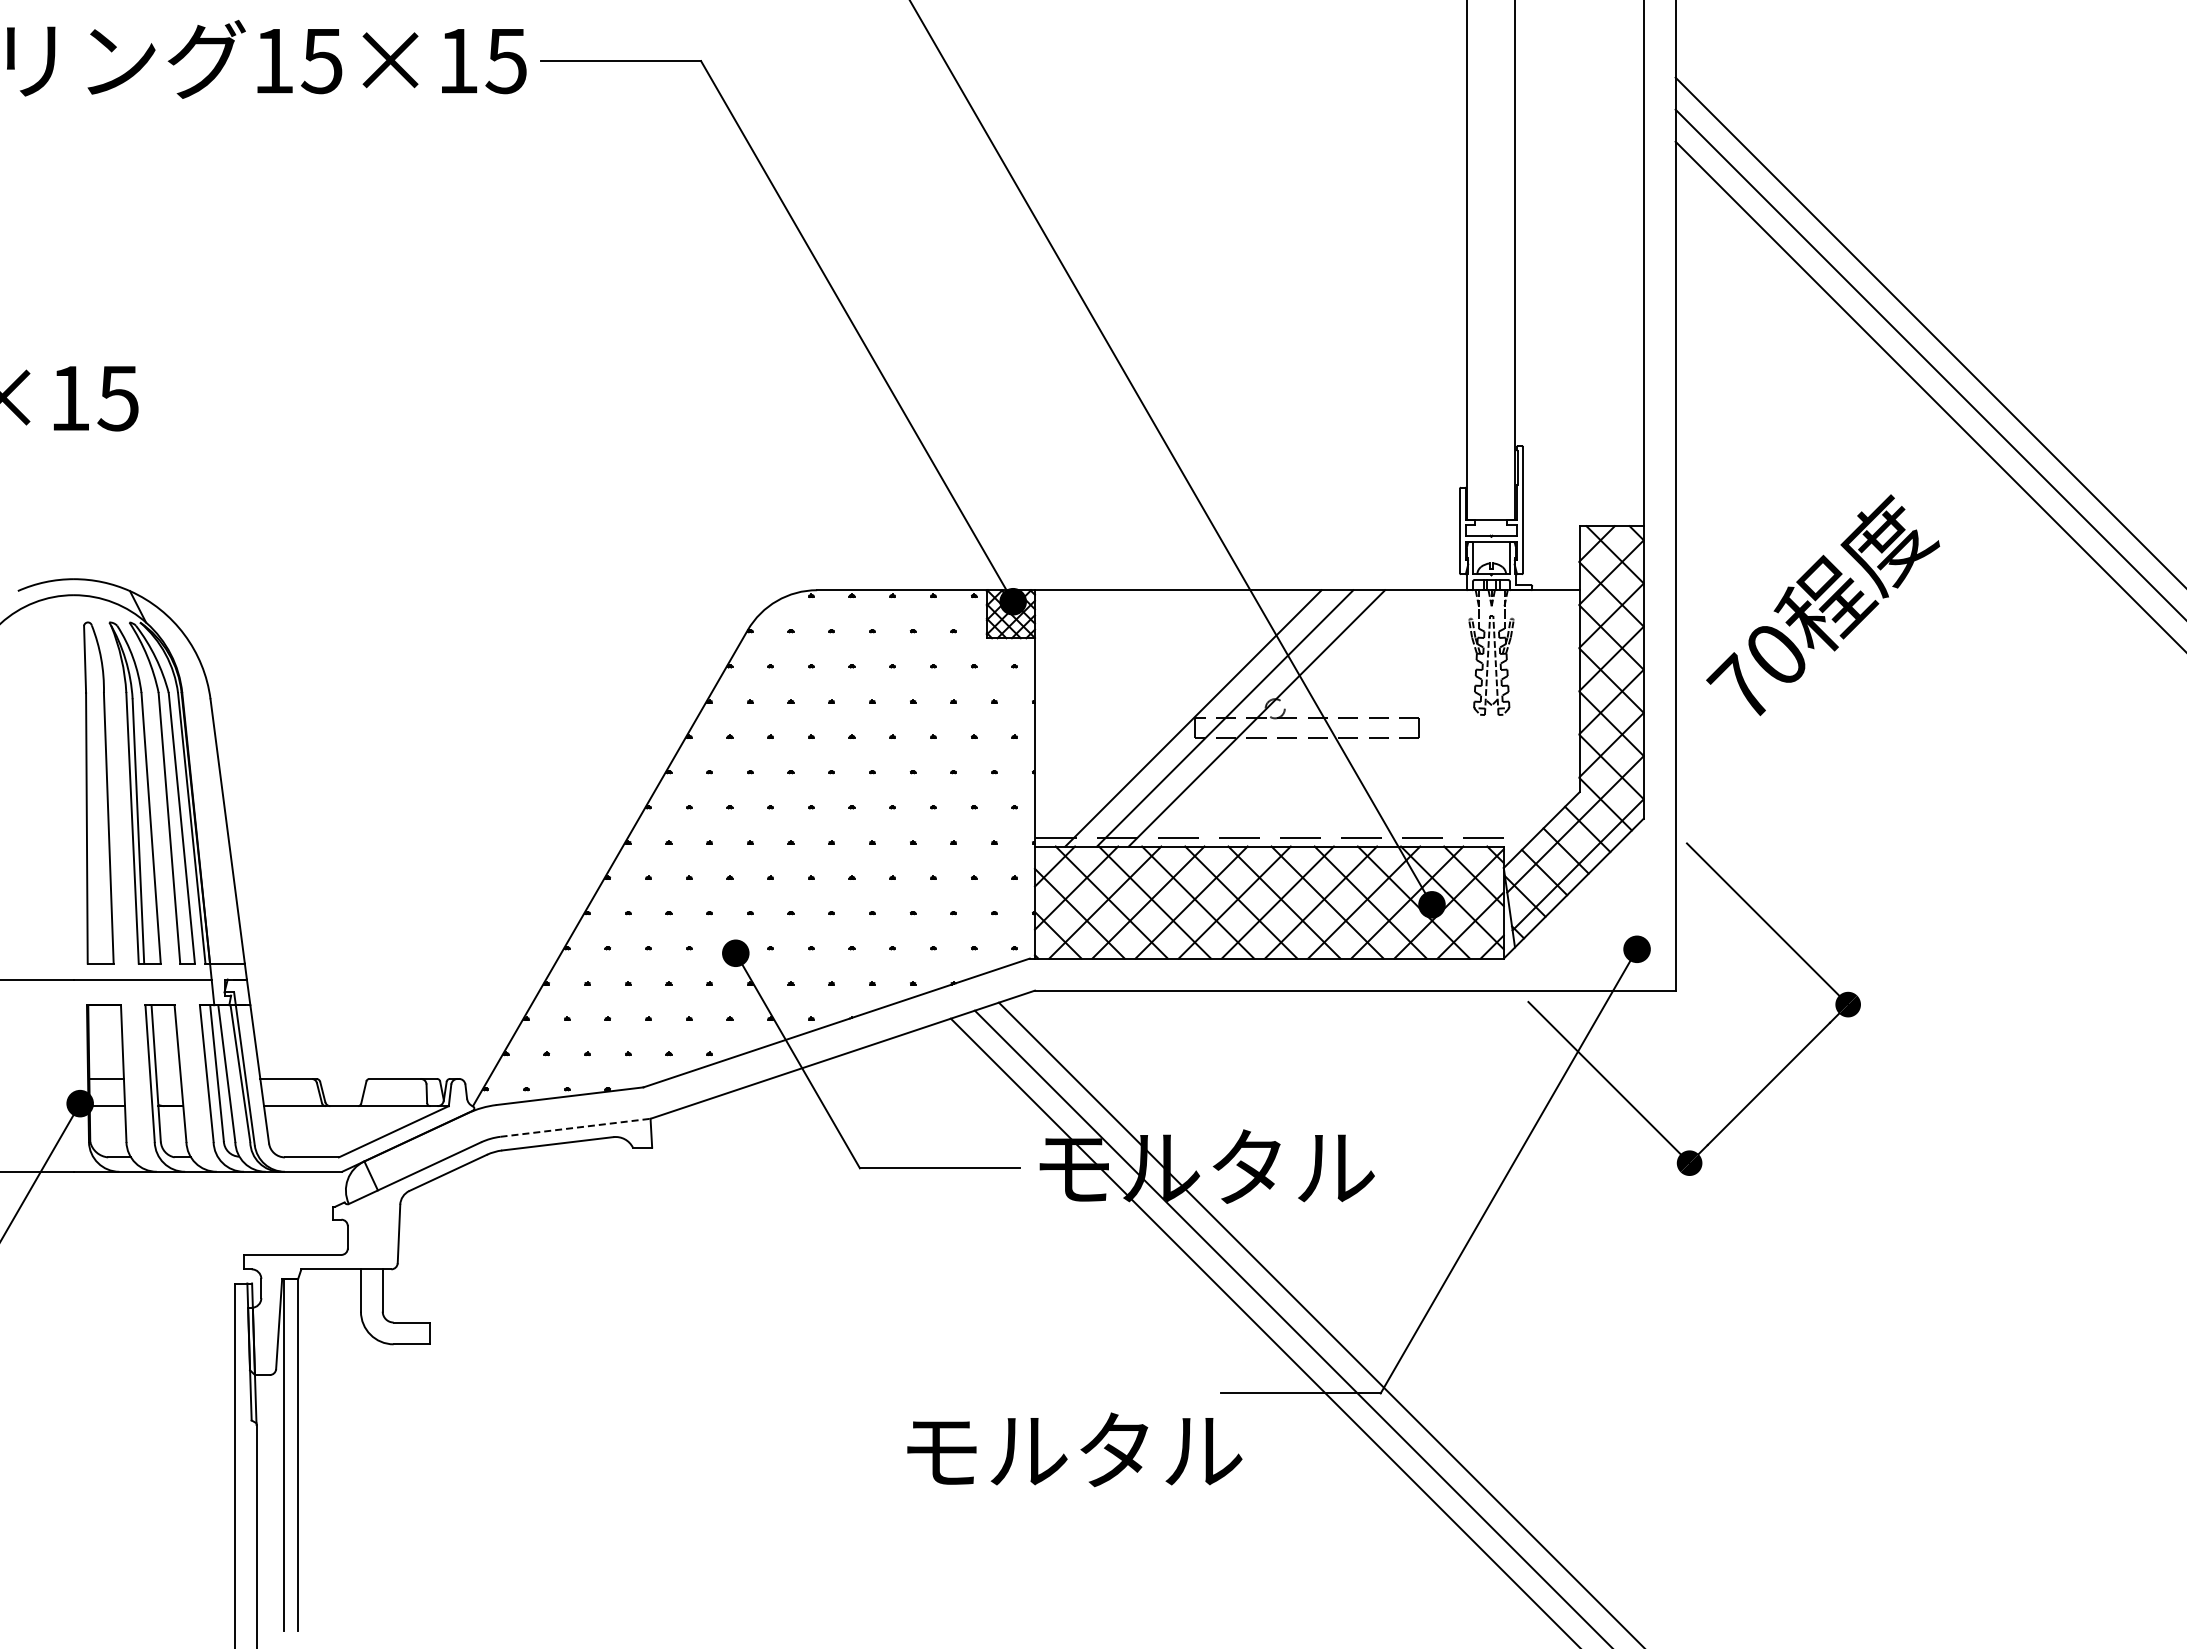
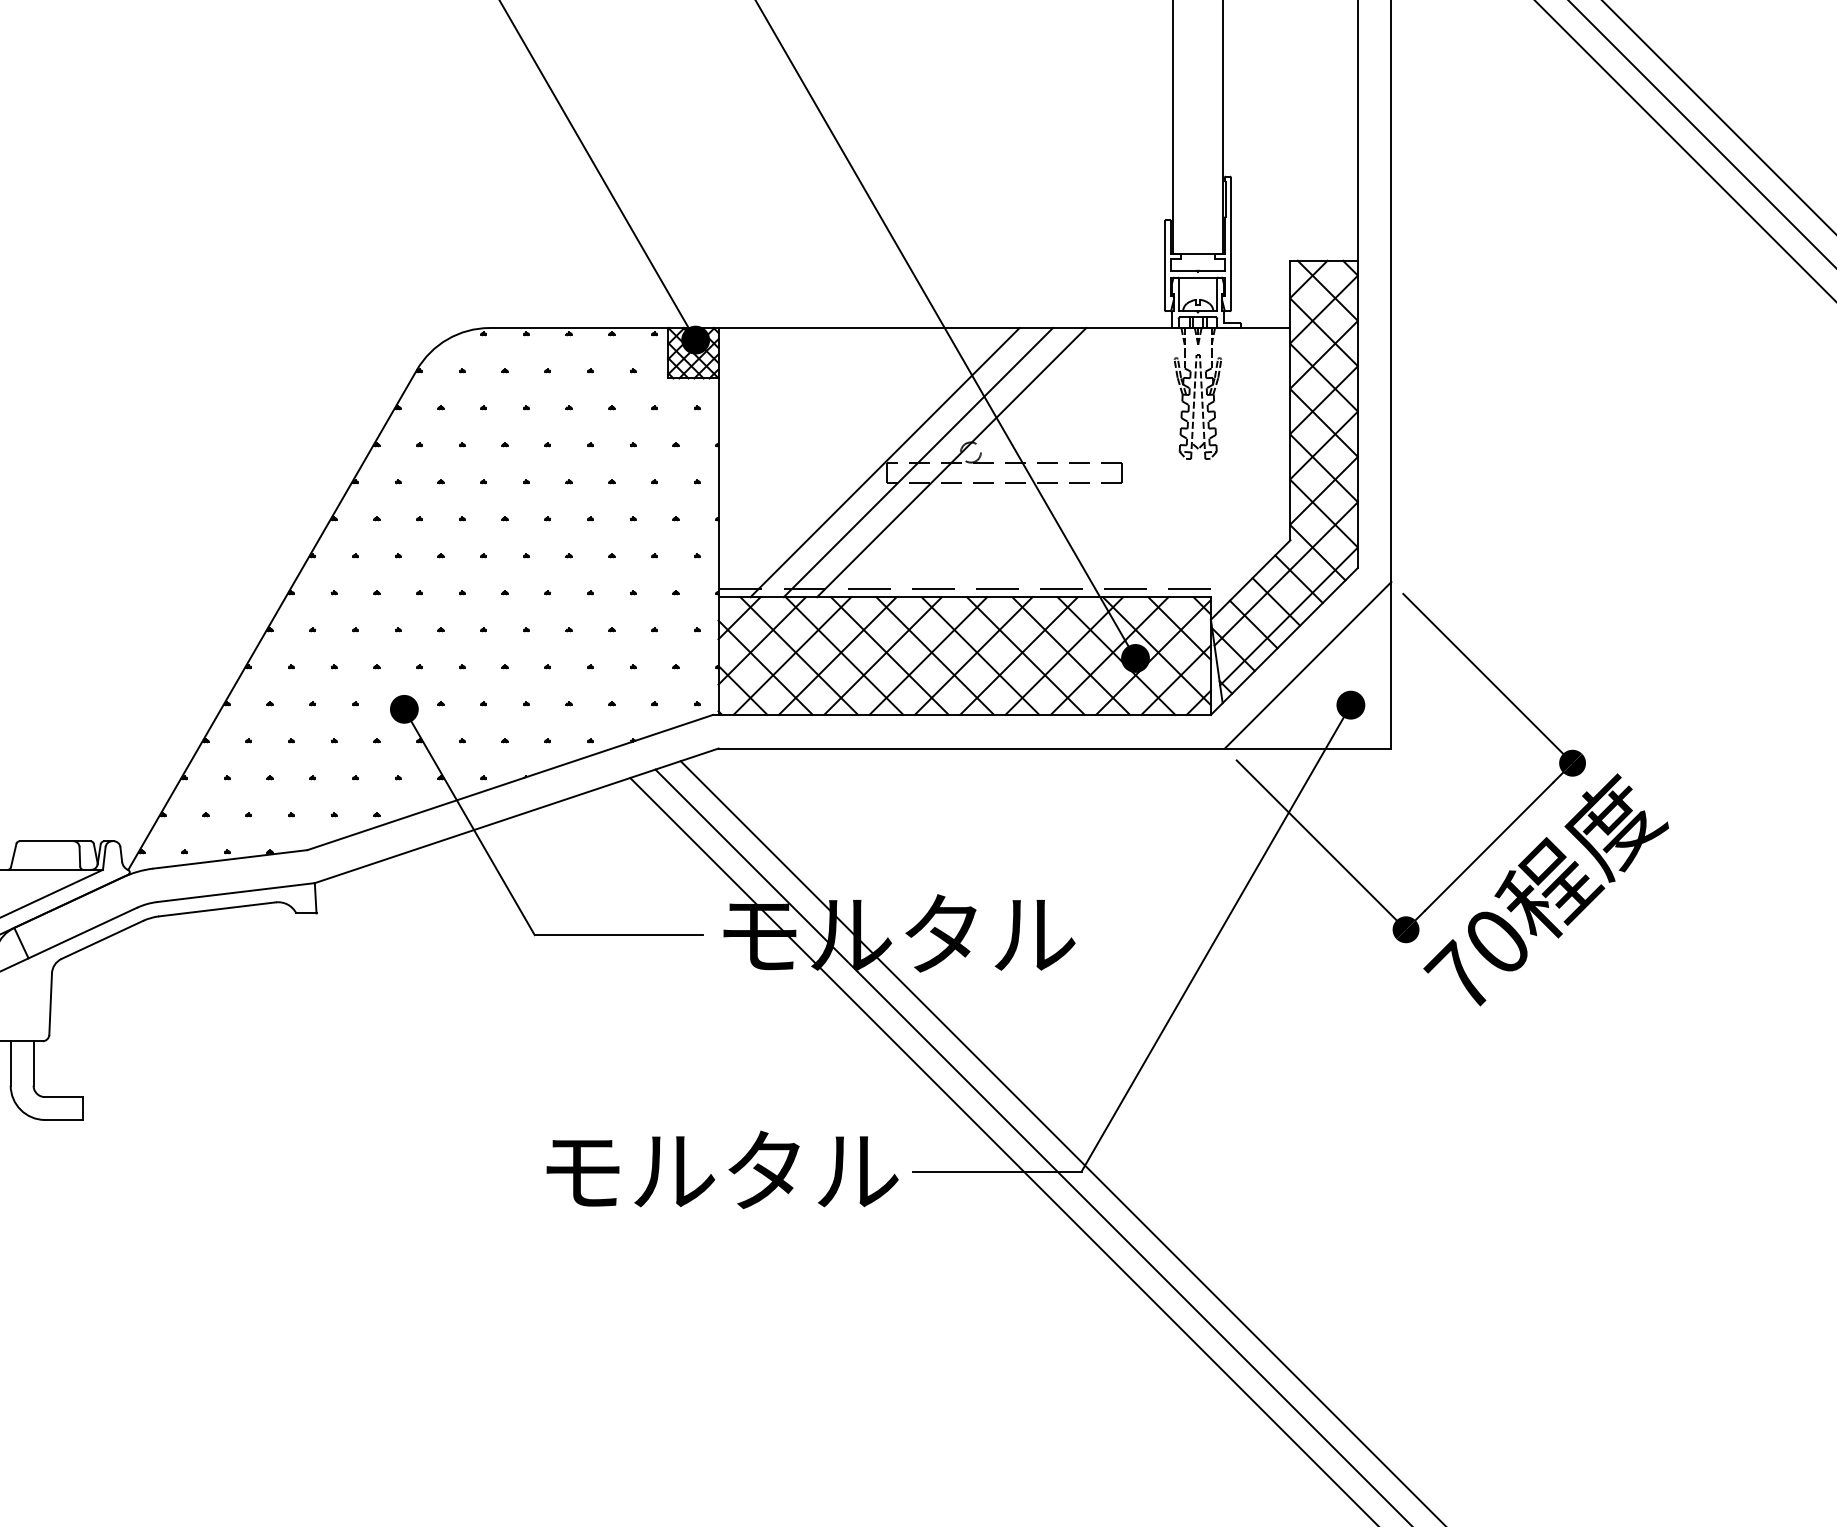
text: (1823, 605) -> (1546, 890), moved
line: (1596, 911) -> (1308, 665), added
line: (575, 1127) -> (236, 892), dashed -> solid
text: (1074, 1449) -> (722, 1169), moved

